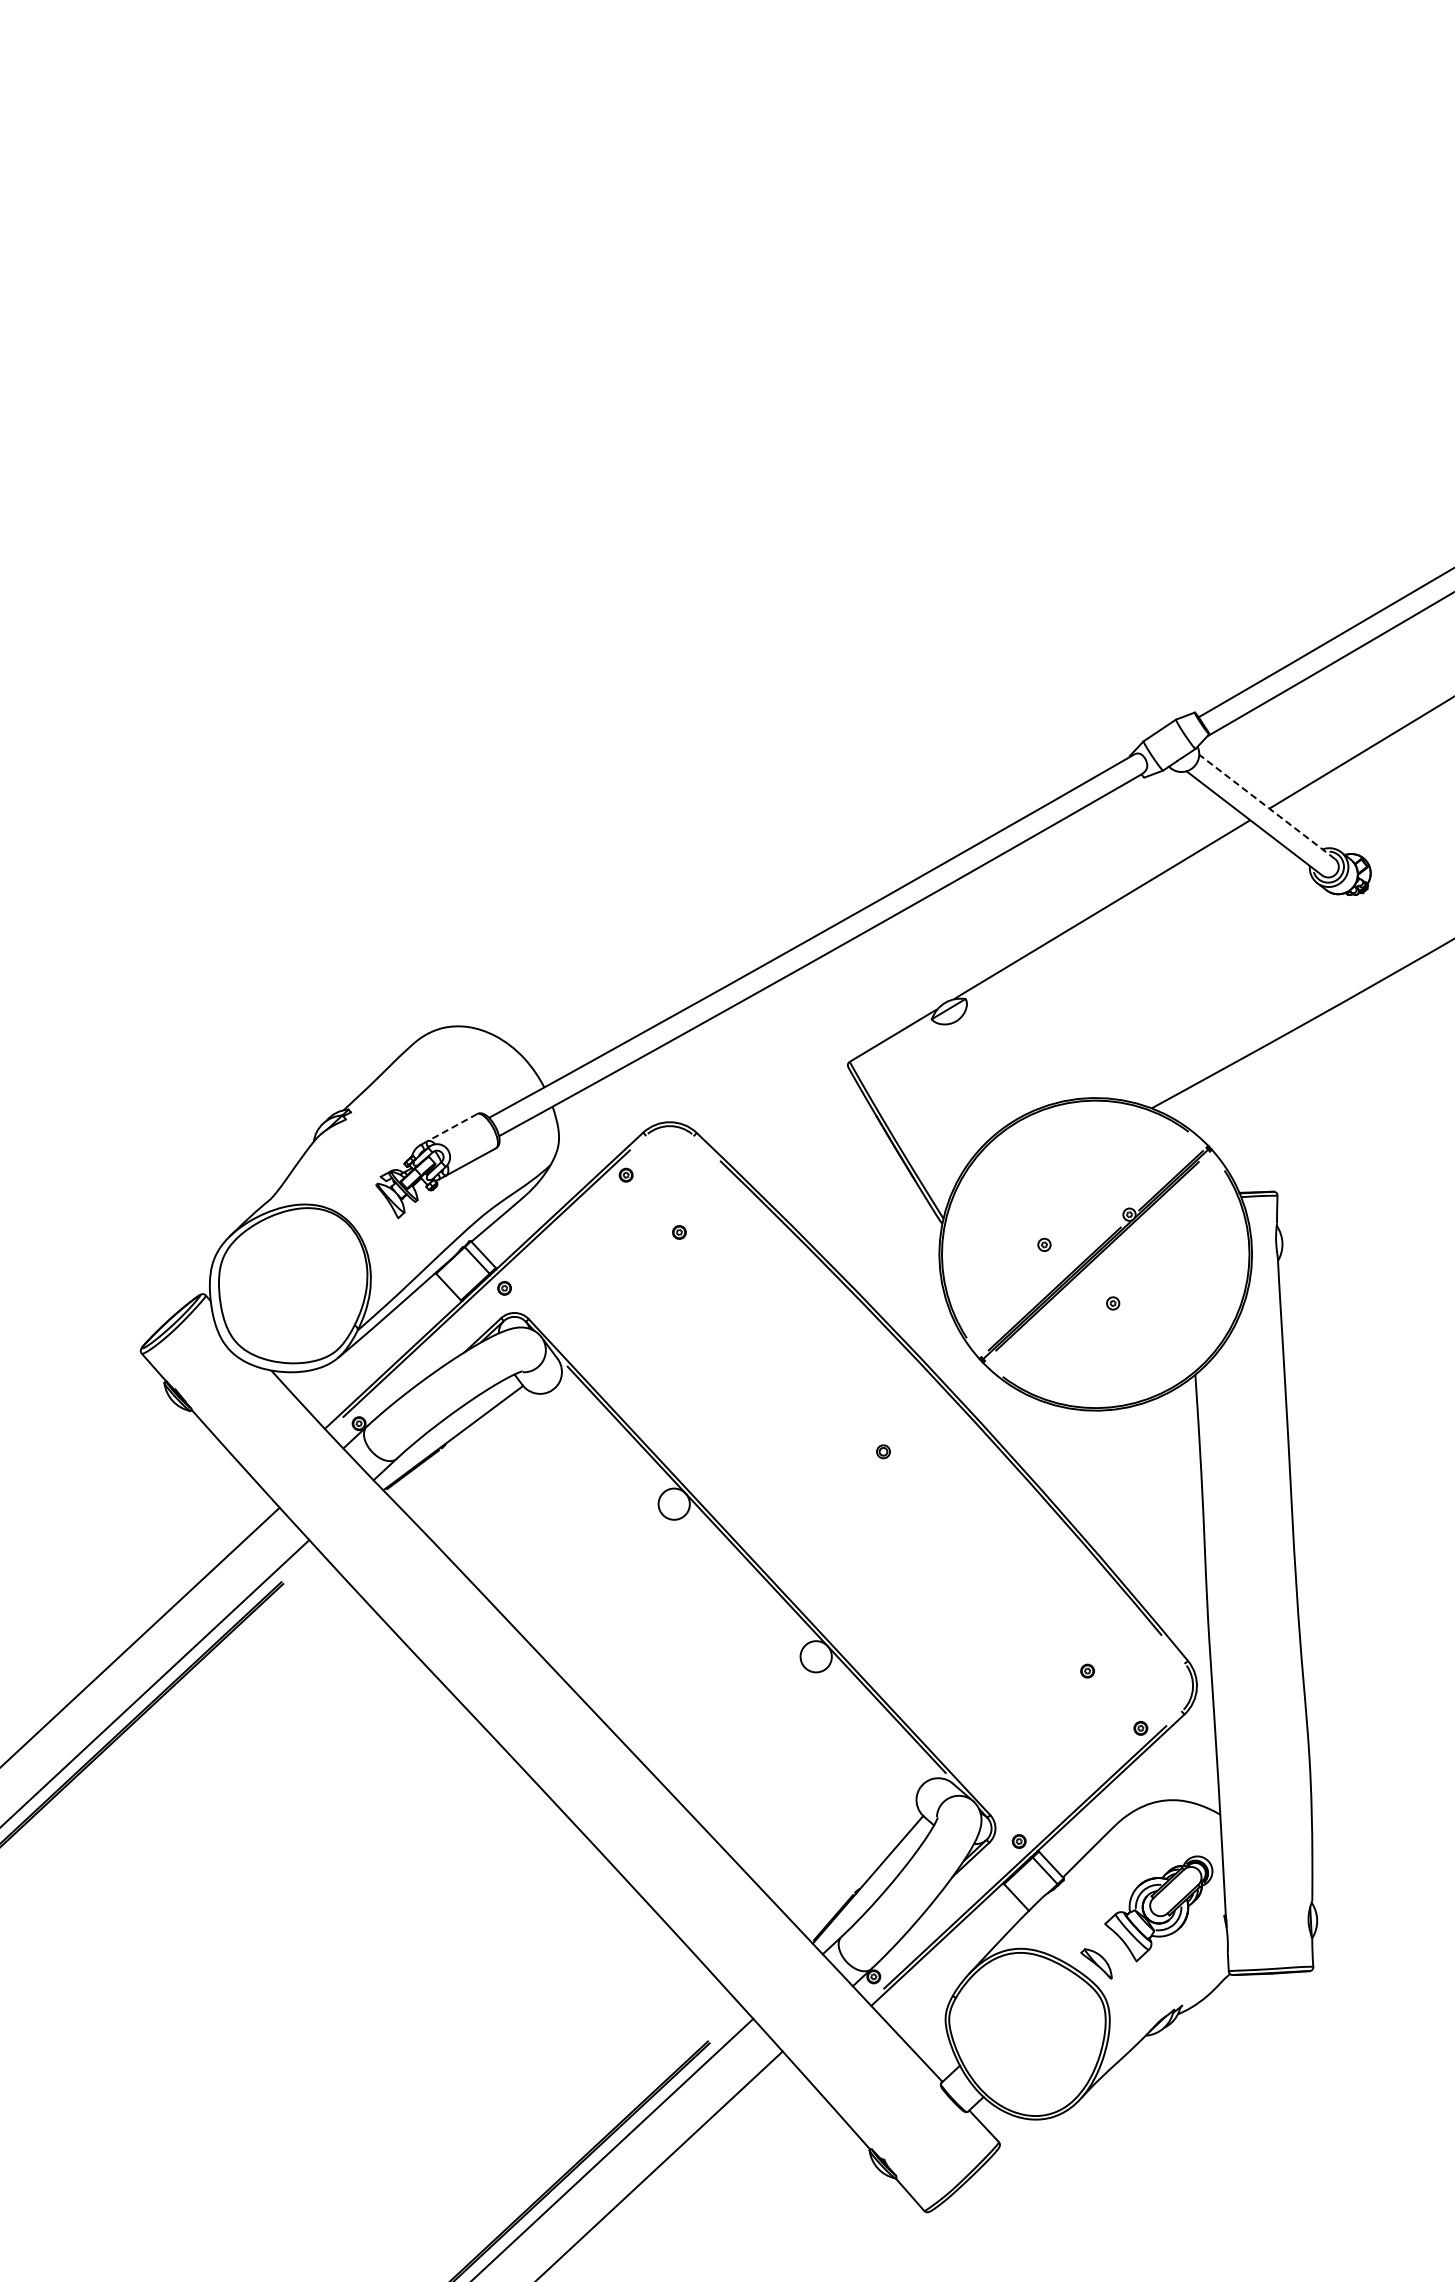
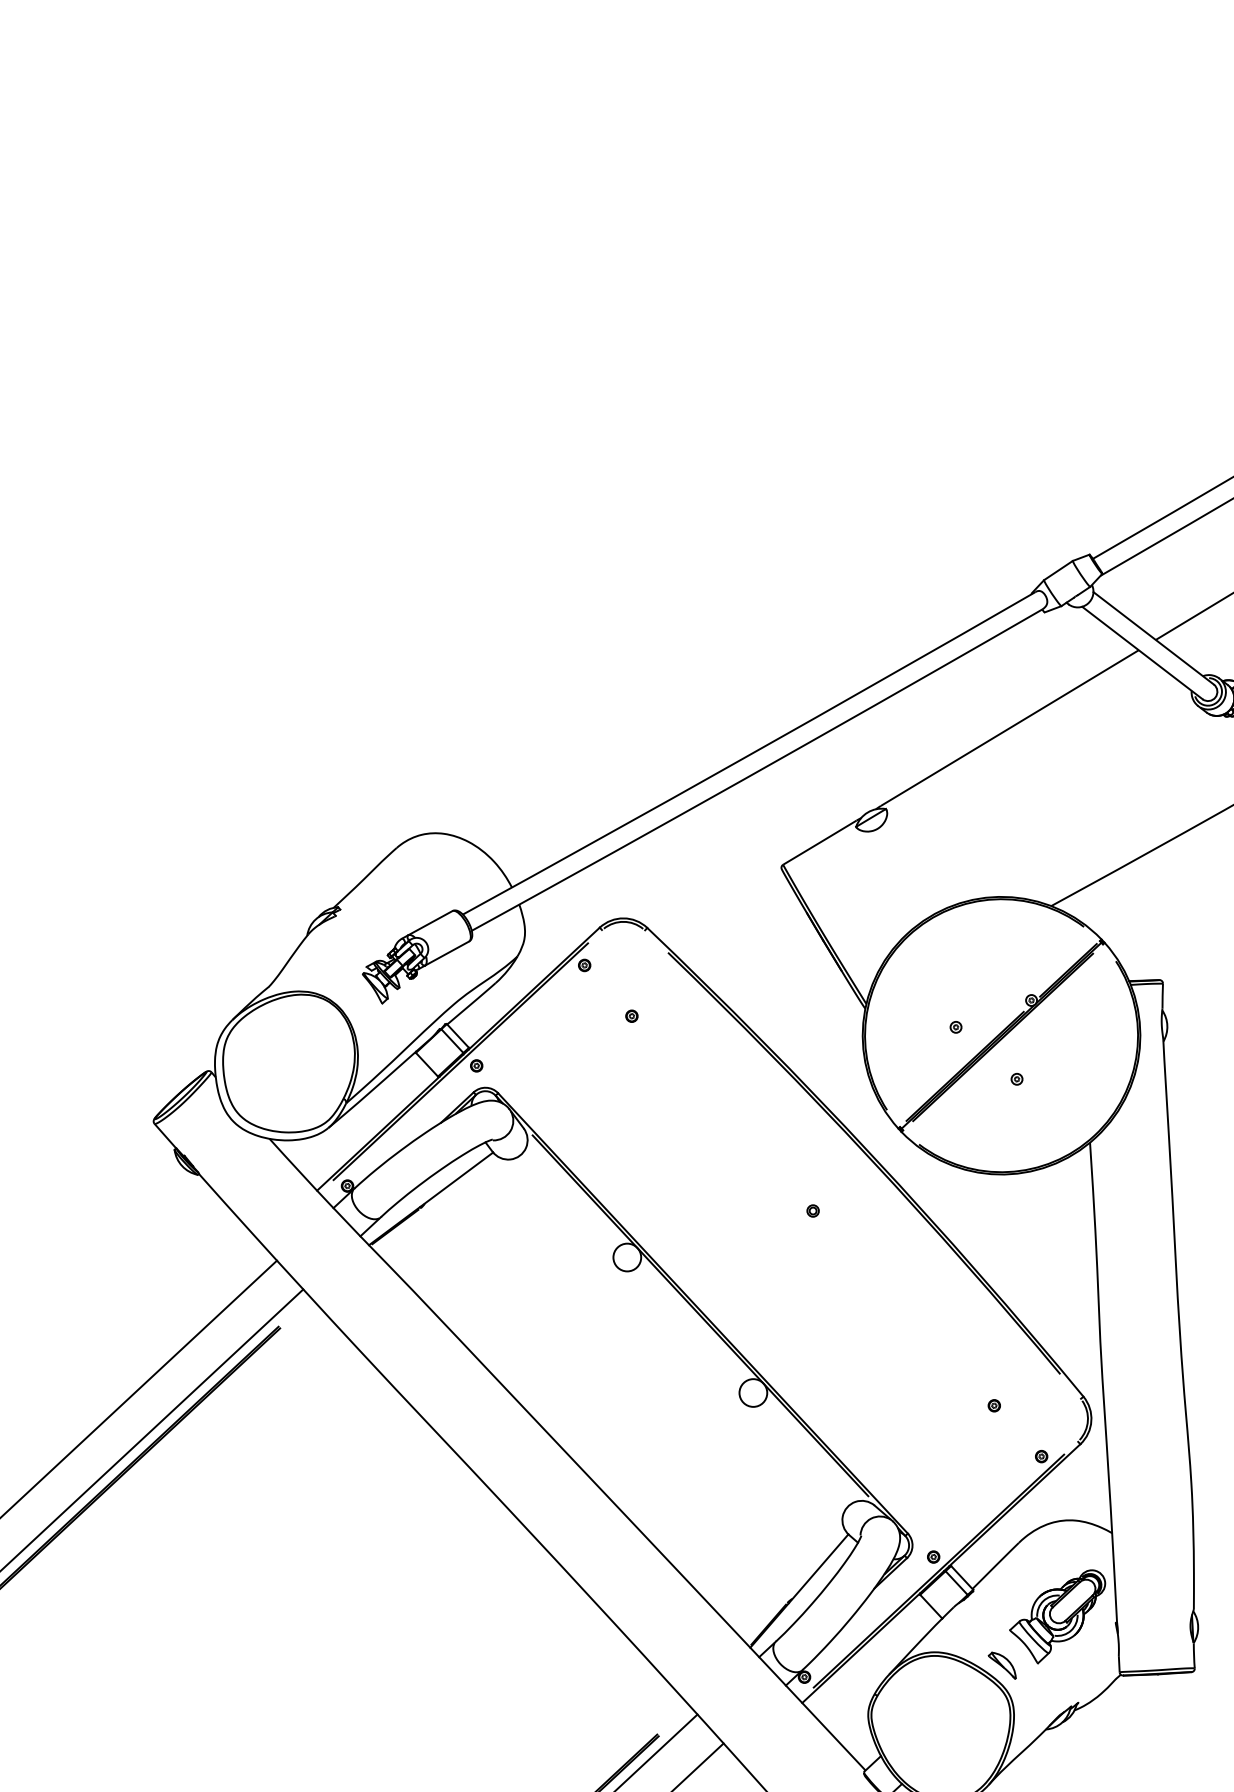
line: (1267, 806) -> (1154, 638), dashed -> solid
line: (451, 1127) -> (429, 923), dashed -> solid

